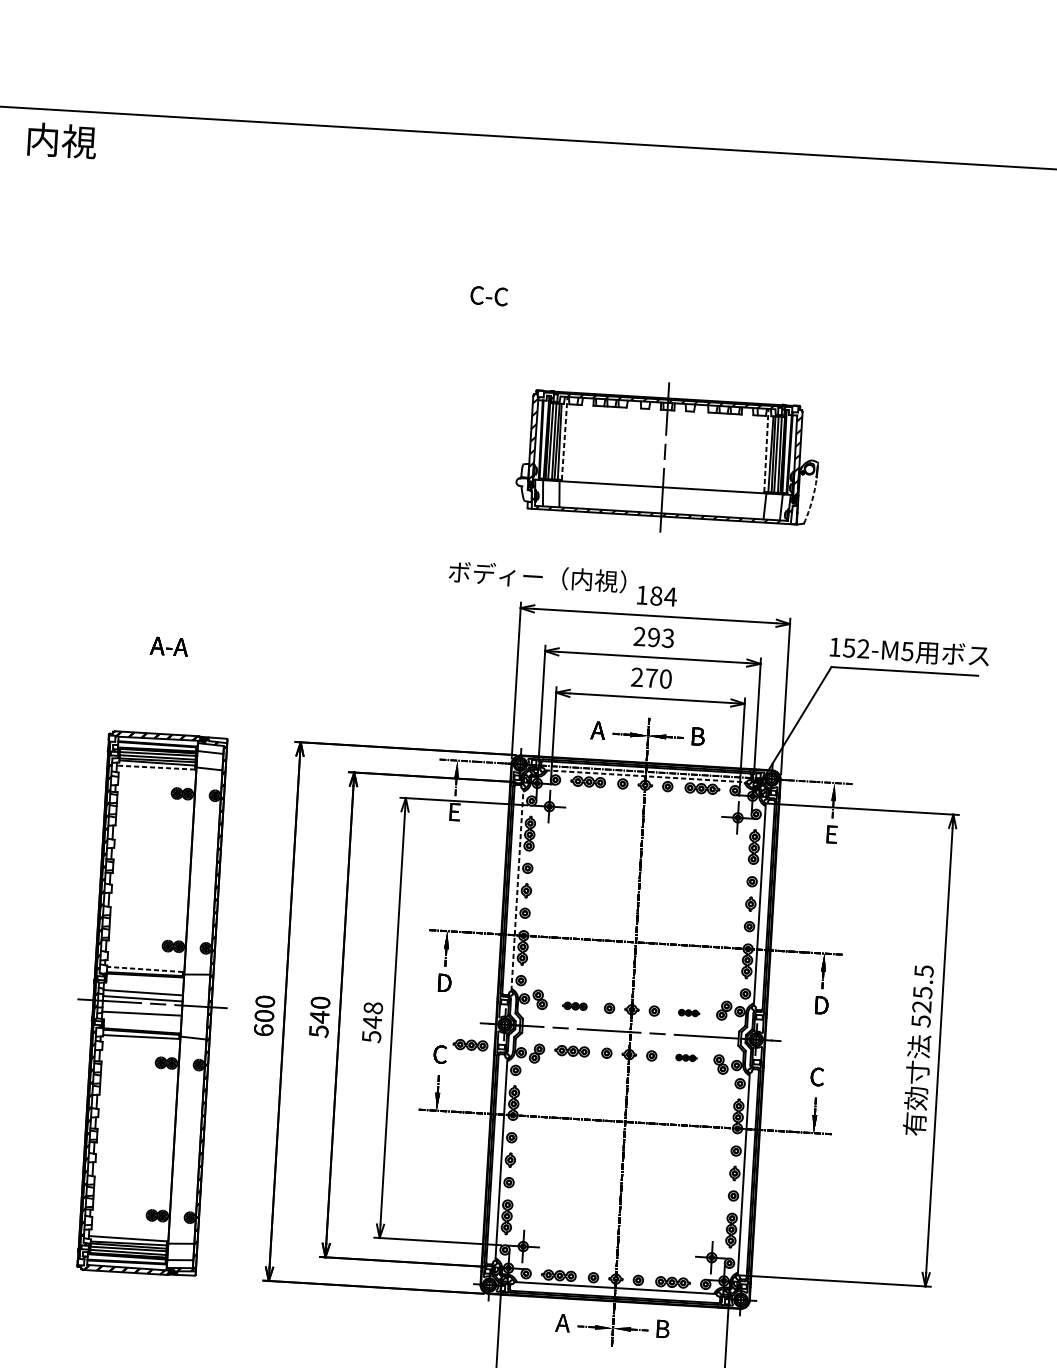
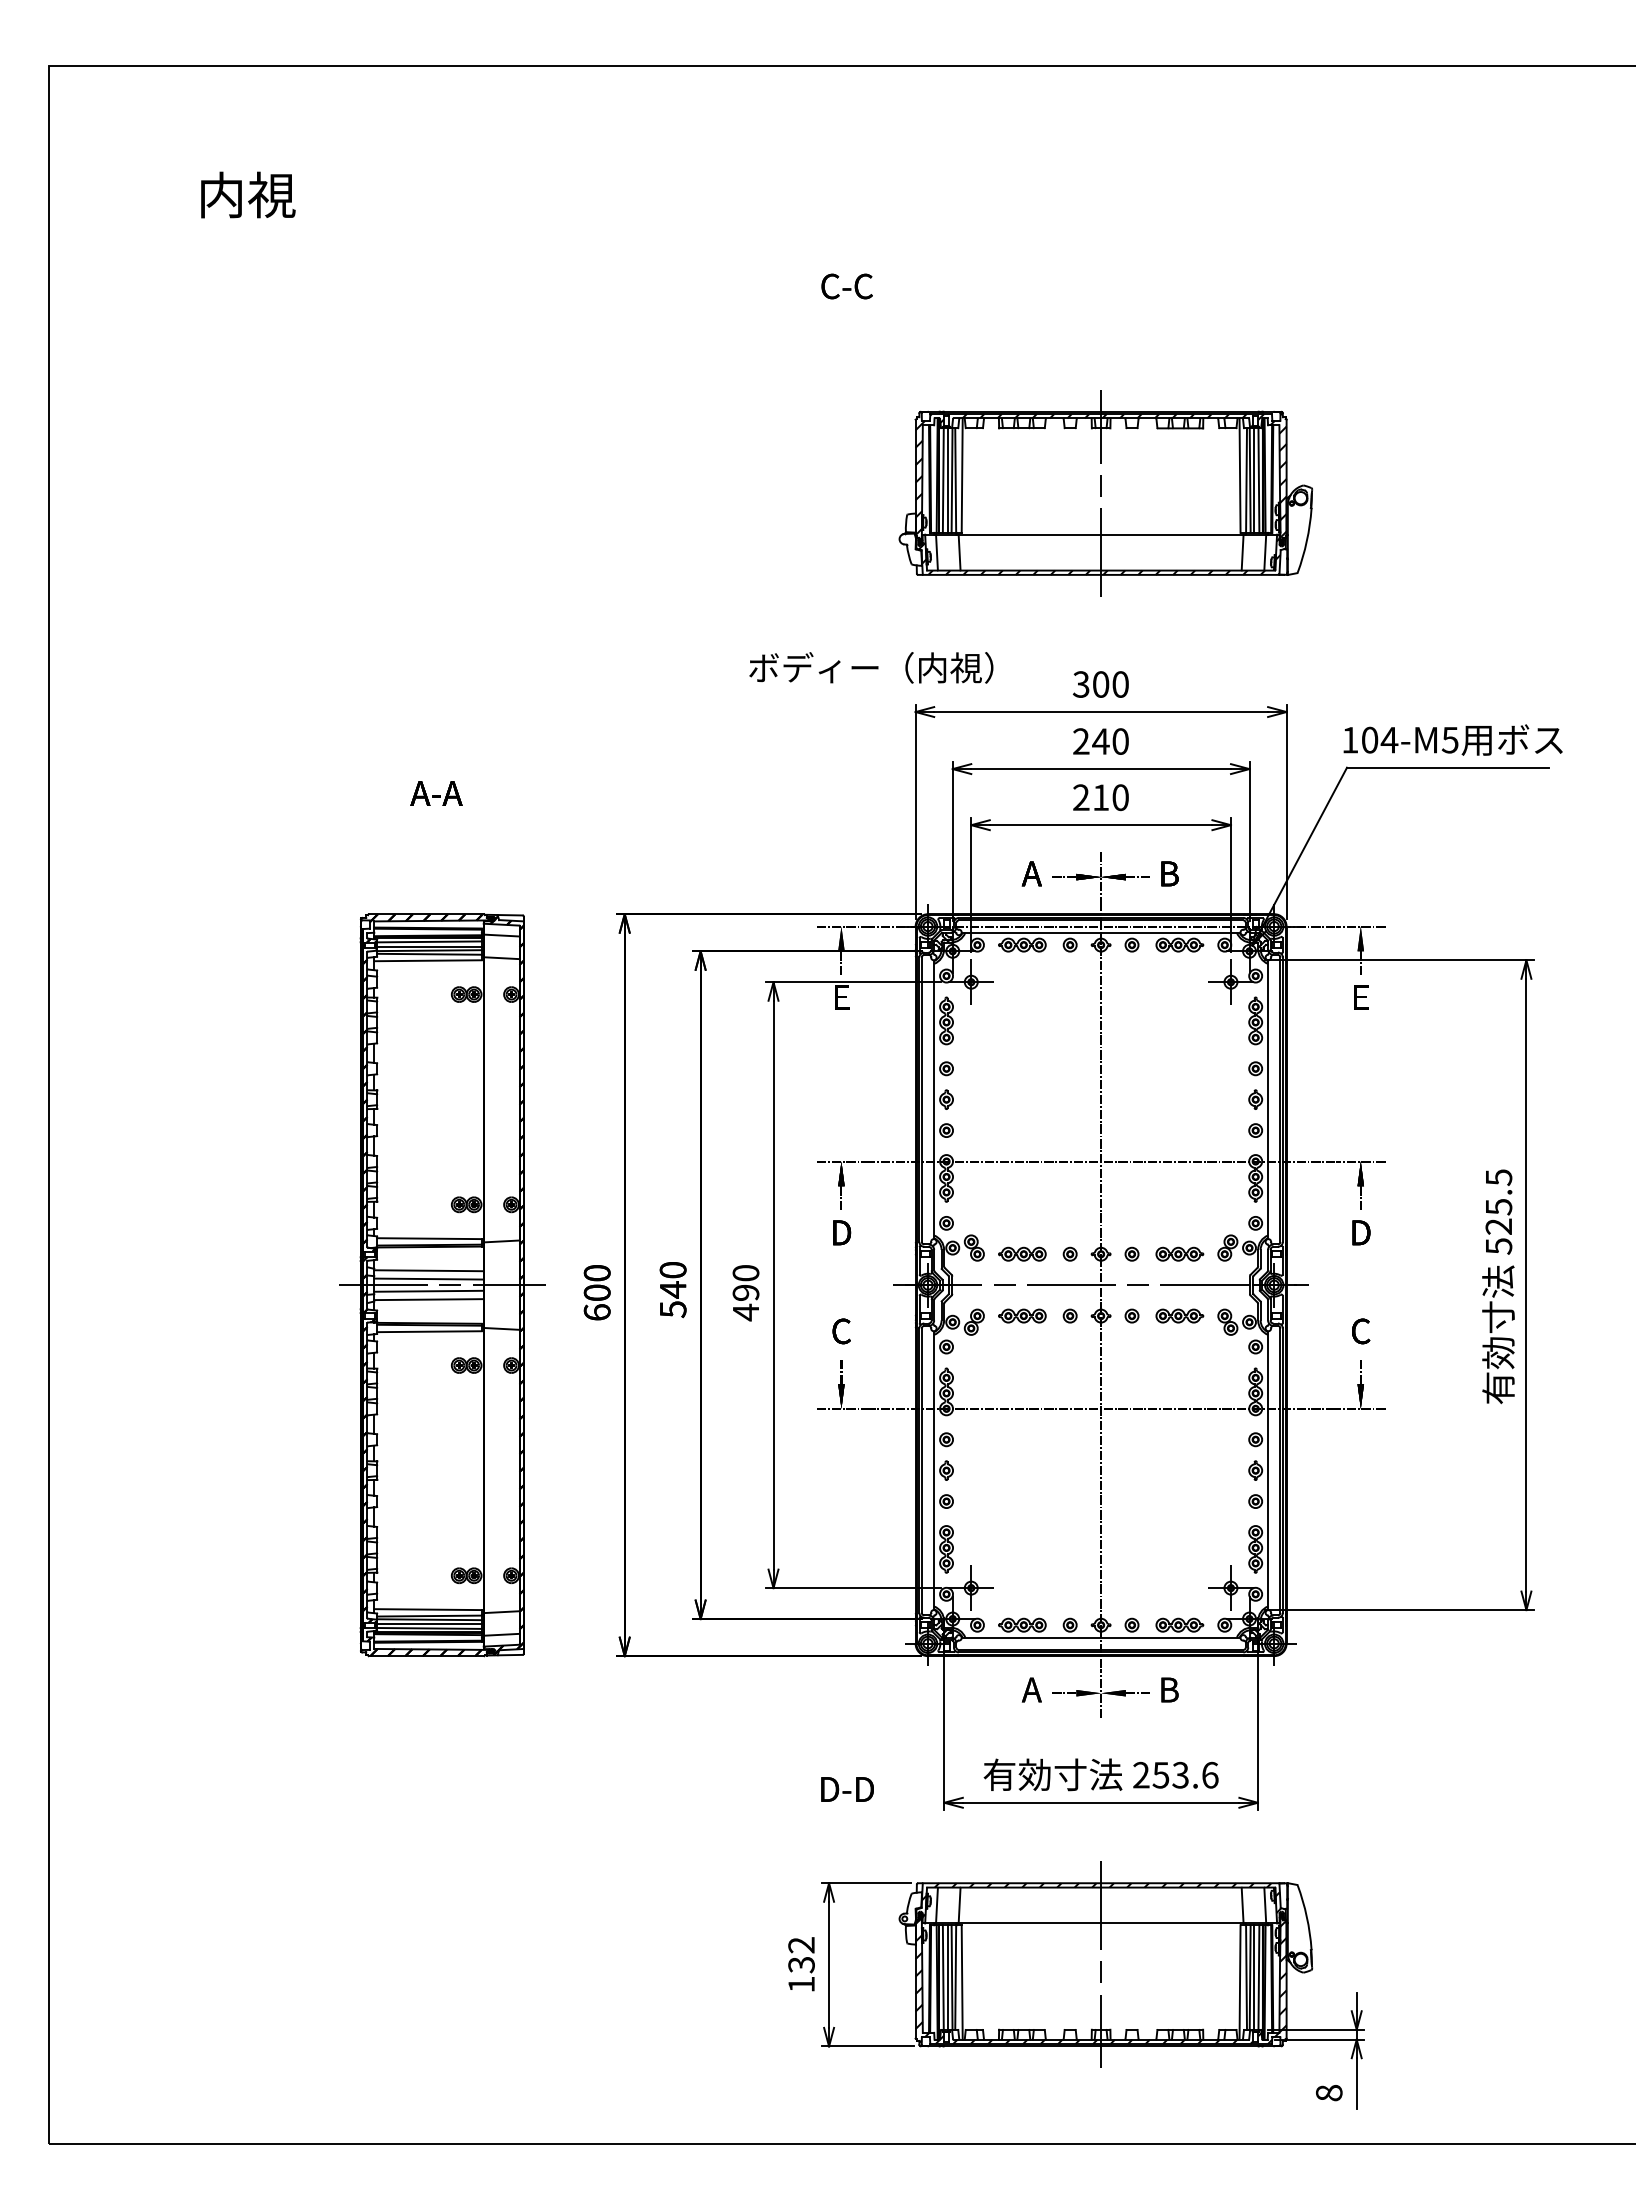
text: (62, 140) -> (248, 194), moved
line: (564, 438) -> (962, 475), dashed -> solid
line: (766, 450) -> (1240, 475), dashed -> solid
arc: (811, 501) -> (1306, 541), dashed -> solid
text: (537, 576) -> (871, 667), moved
text: (656, 596) -> (1100, 684), 184 -> 300
text: (660, 637) -> (1110, 741), 293 -> 240
text: (856, 648) -> (1379, 739), 152-M5 -> 104-M5
text: (651, 678) -> (1101, 797), 270 -> 210
line: (156, 767) -> (428, 960), dashed -> solid
line: (646, 776) -> (1101, 932), dashed -> solid
line: (517, 890) -> (934, 1099), dashed -> solid
line: (145, 969) -> (429, 1238), dashed -> solid
part: (574, 1005) -> (1022, 1253), size x1.43
line: (142, 1007) -> (428, 1290), added
part: (688, 1012) -> (1179, 1253), size x1.67
text: (372, 1022) -> (745, 1293), 548 -> 490
part: (470, 1044) -> (882, 1315), removed
part: (686, 1057) -> (1179, 1315), size x1.67

